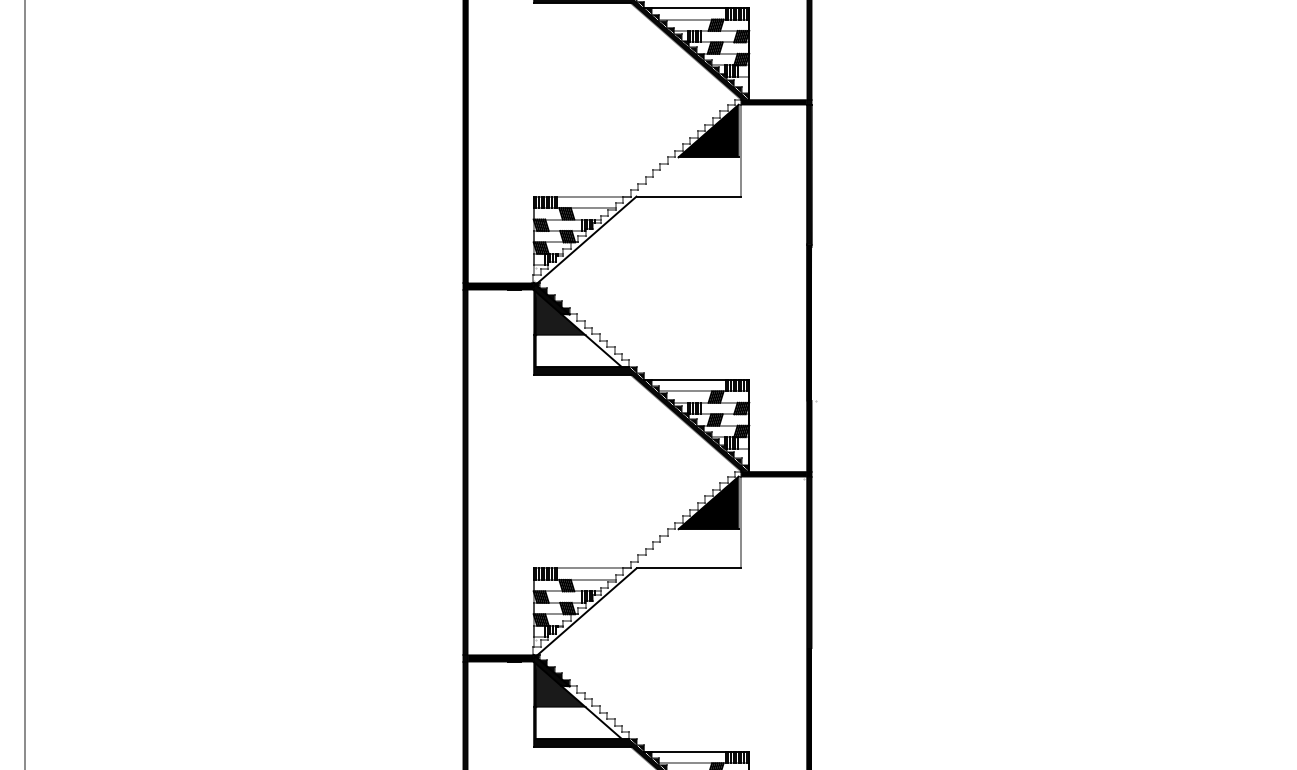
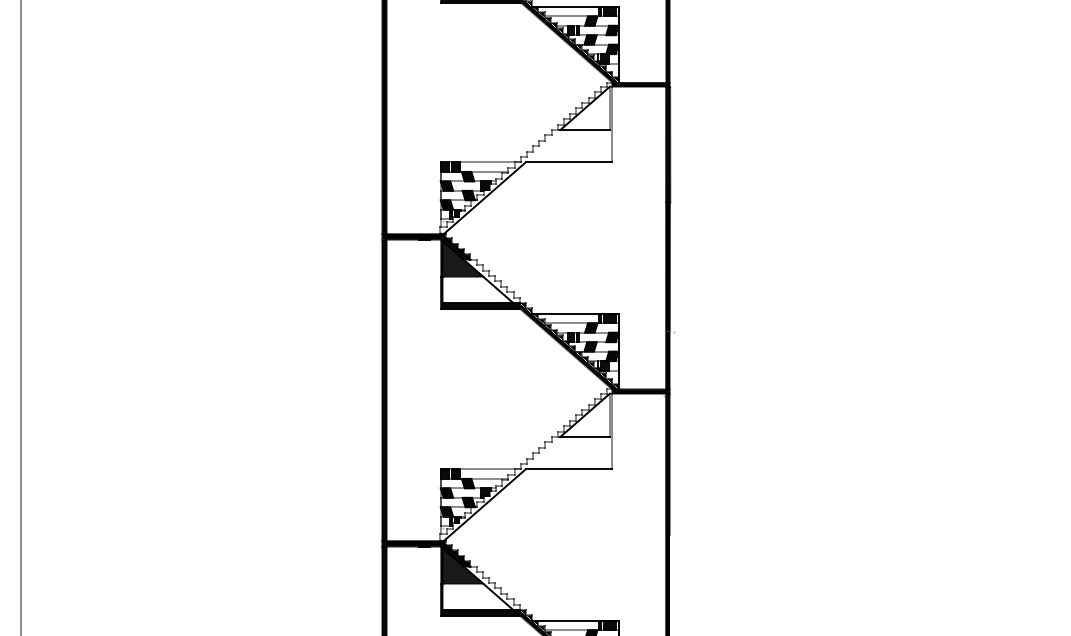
fill: (708, 130) -> (585, 107), removed
fill: (708, 502) -> (585, 414), removed

